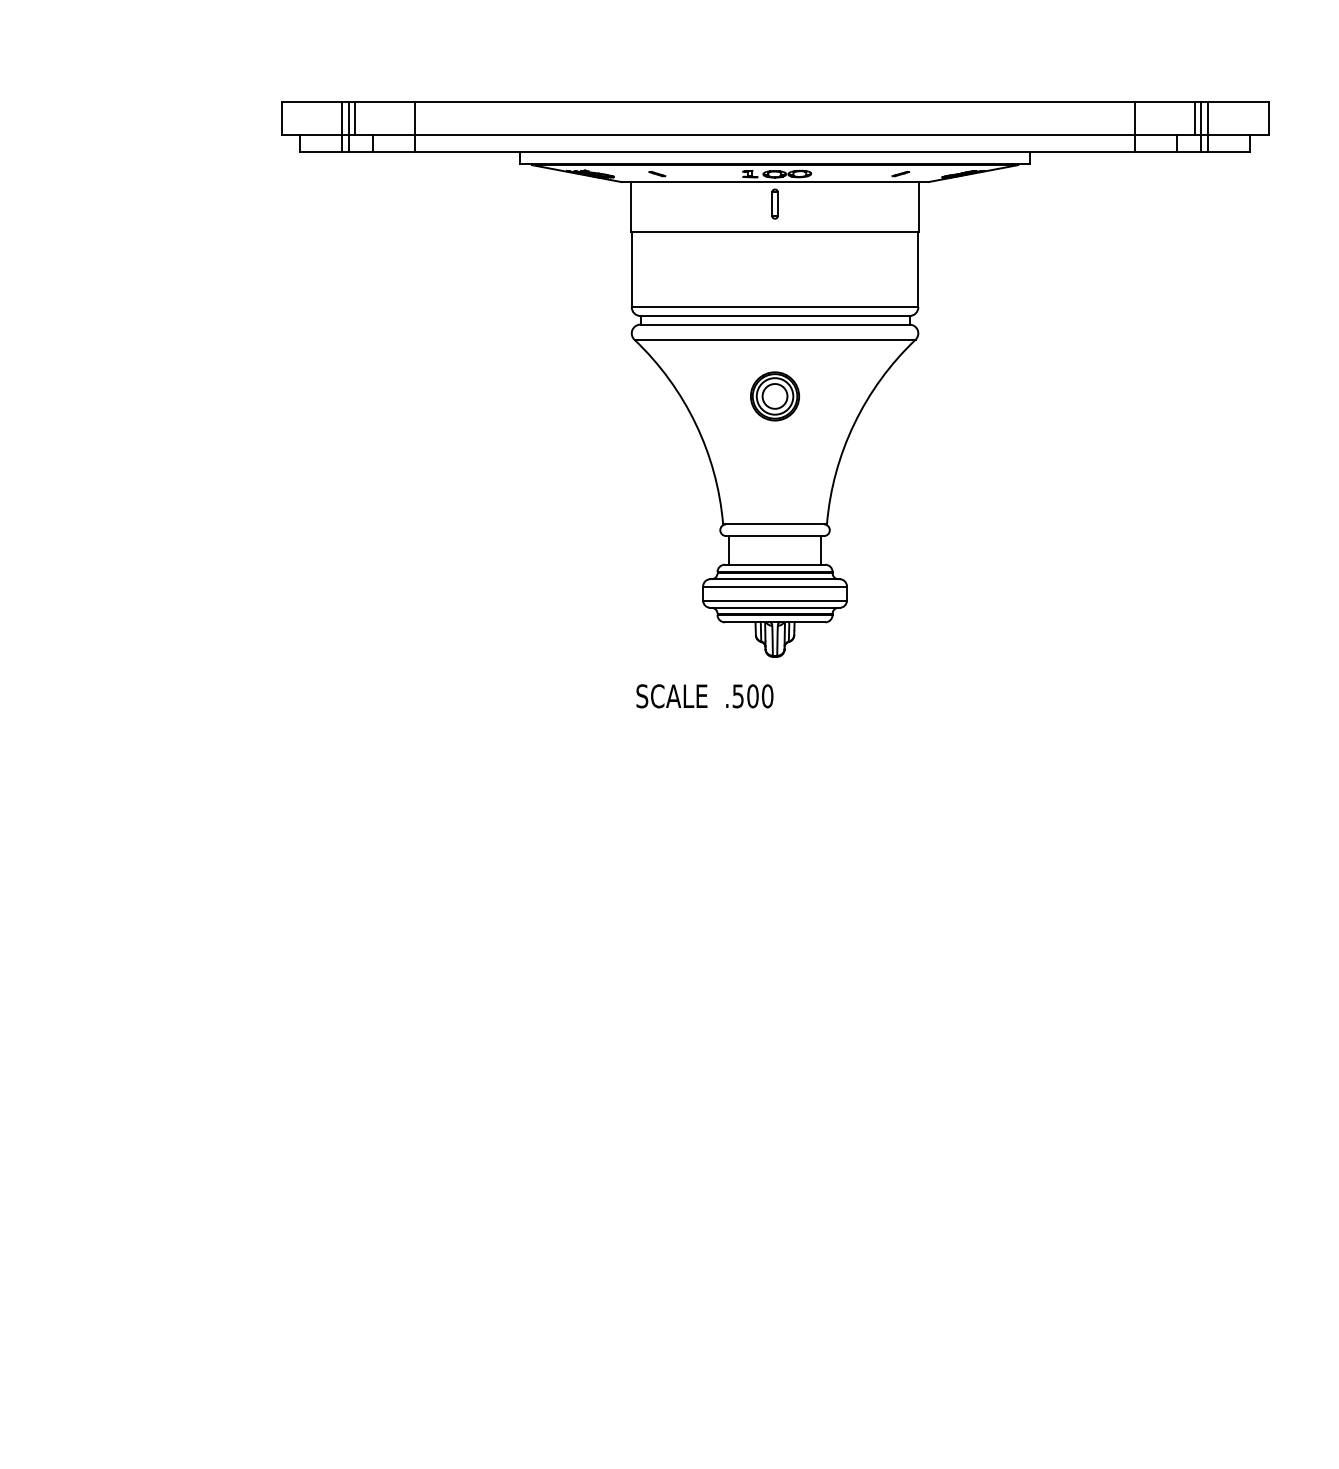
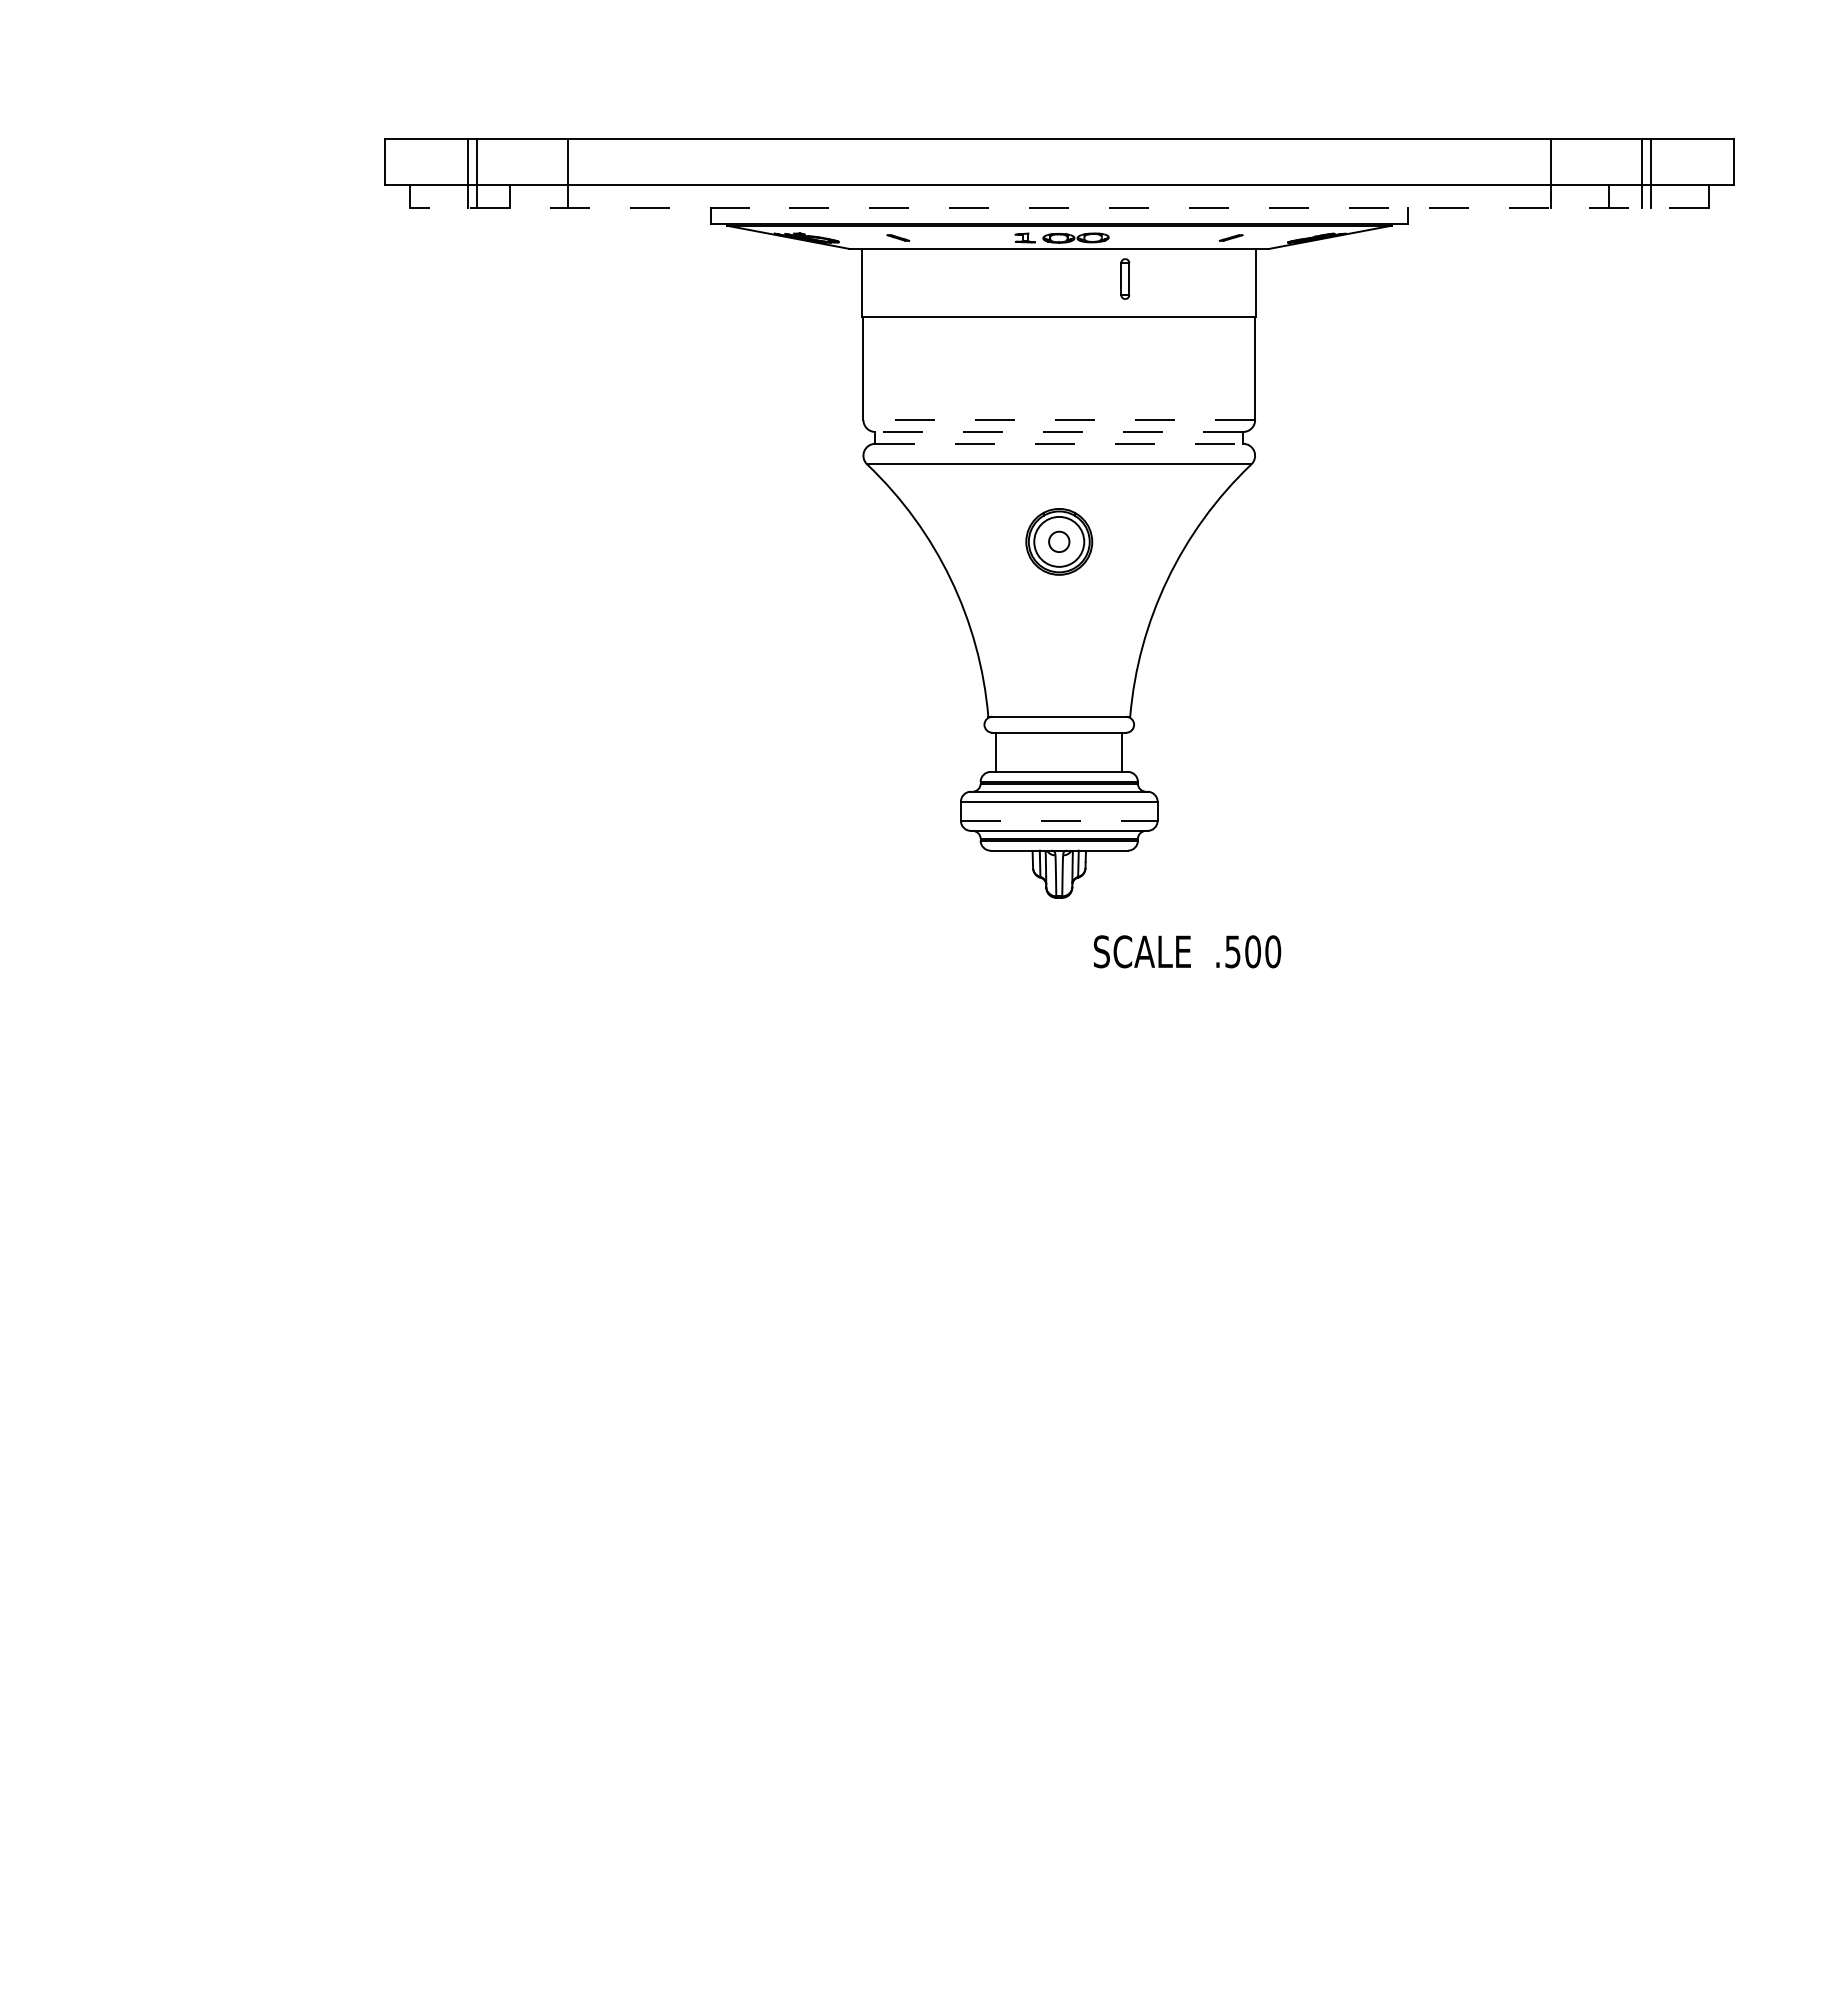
line: (354, 118) -> (484, 162), removed
line: (1195, 118) -> (1633, 162), removed
line: (775, 151) -> (1059, 207), solid -> dashed
part: (775, 203) -> (1125, 278), moved
line: (775, 307) -> (1059, 420), solid -> dashed
line: (775, 315) -> (1059, 431), solid -> dashed
line: (775, 324) -> (1059, 443), solid -> dashed
circle: (775, 396) -> (1059, 541), size x0.6
line: (775, 600) -> (1059, 820), solid -> dashed
text: (704, 696) -> (1187, 951), moved

